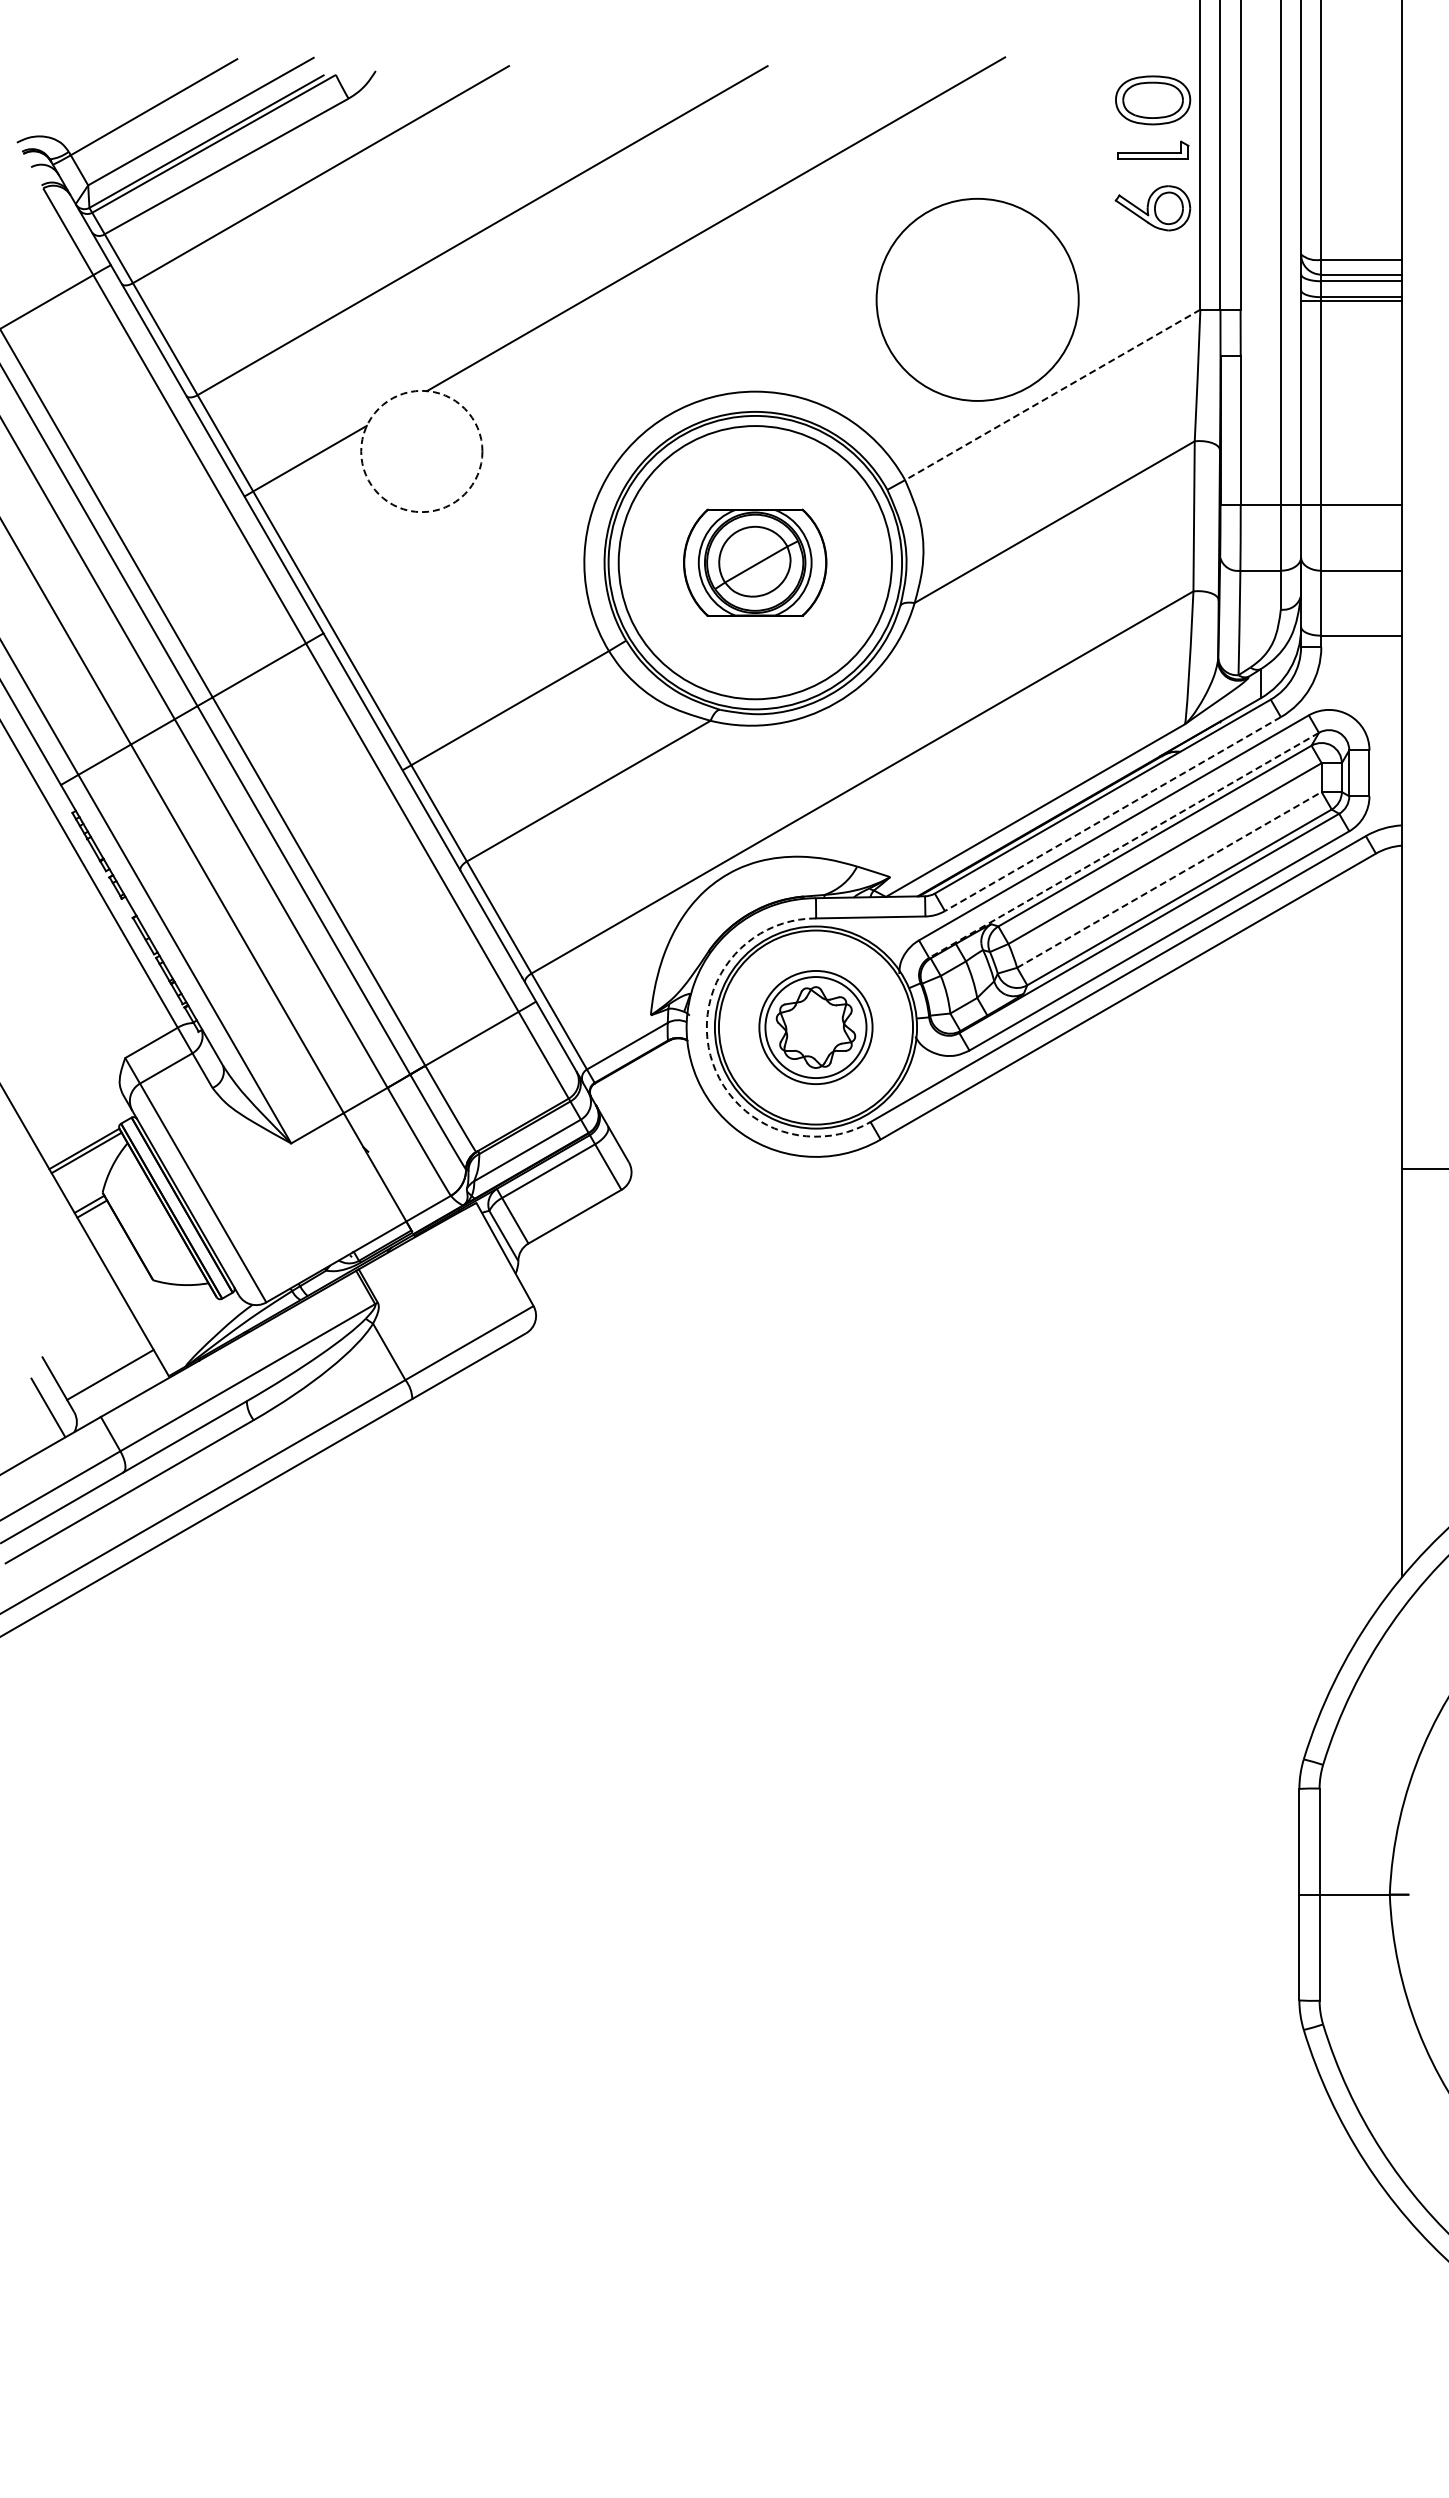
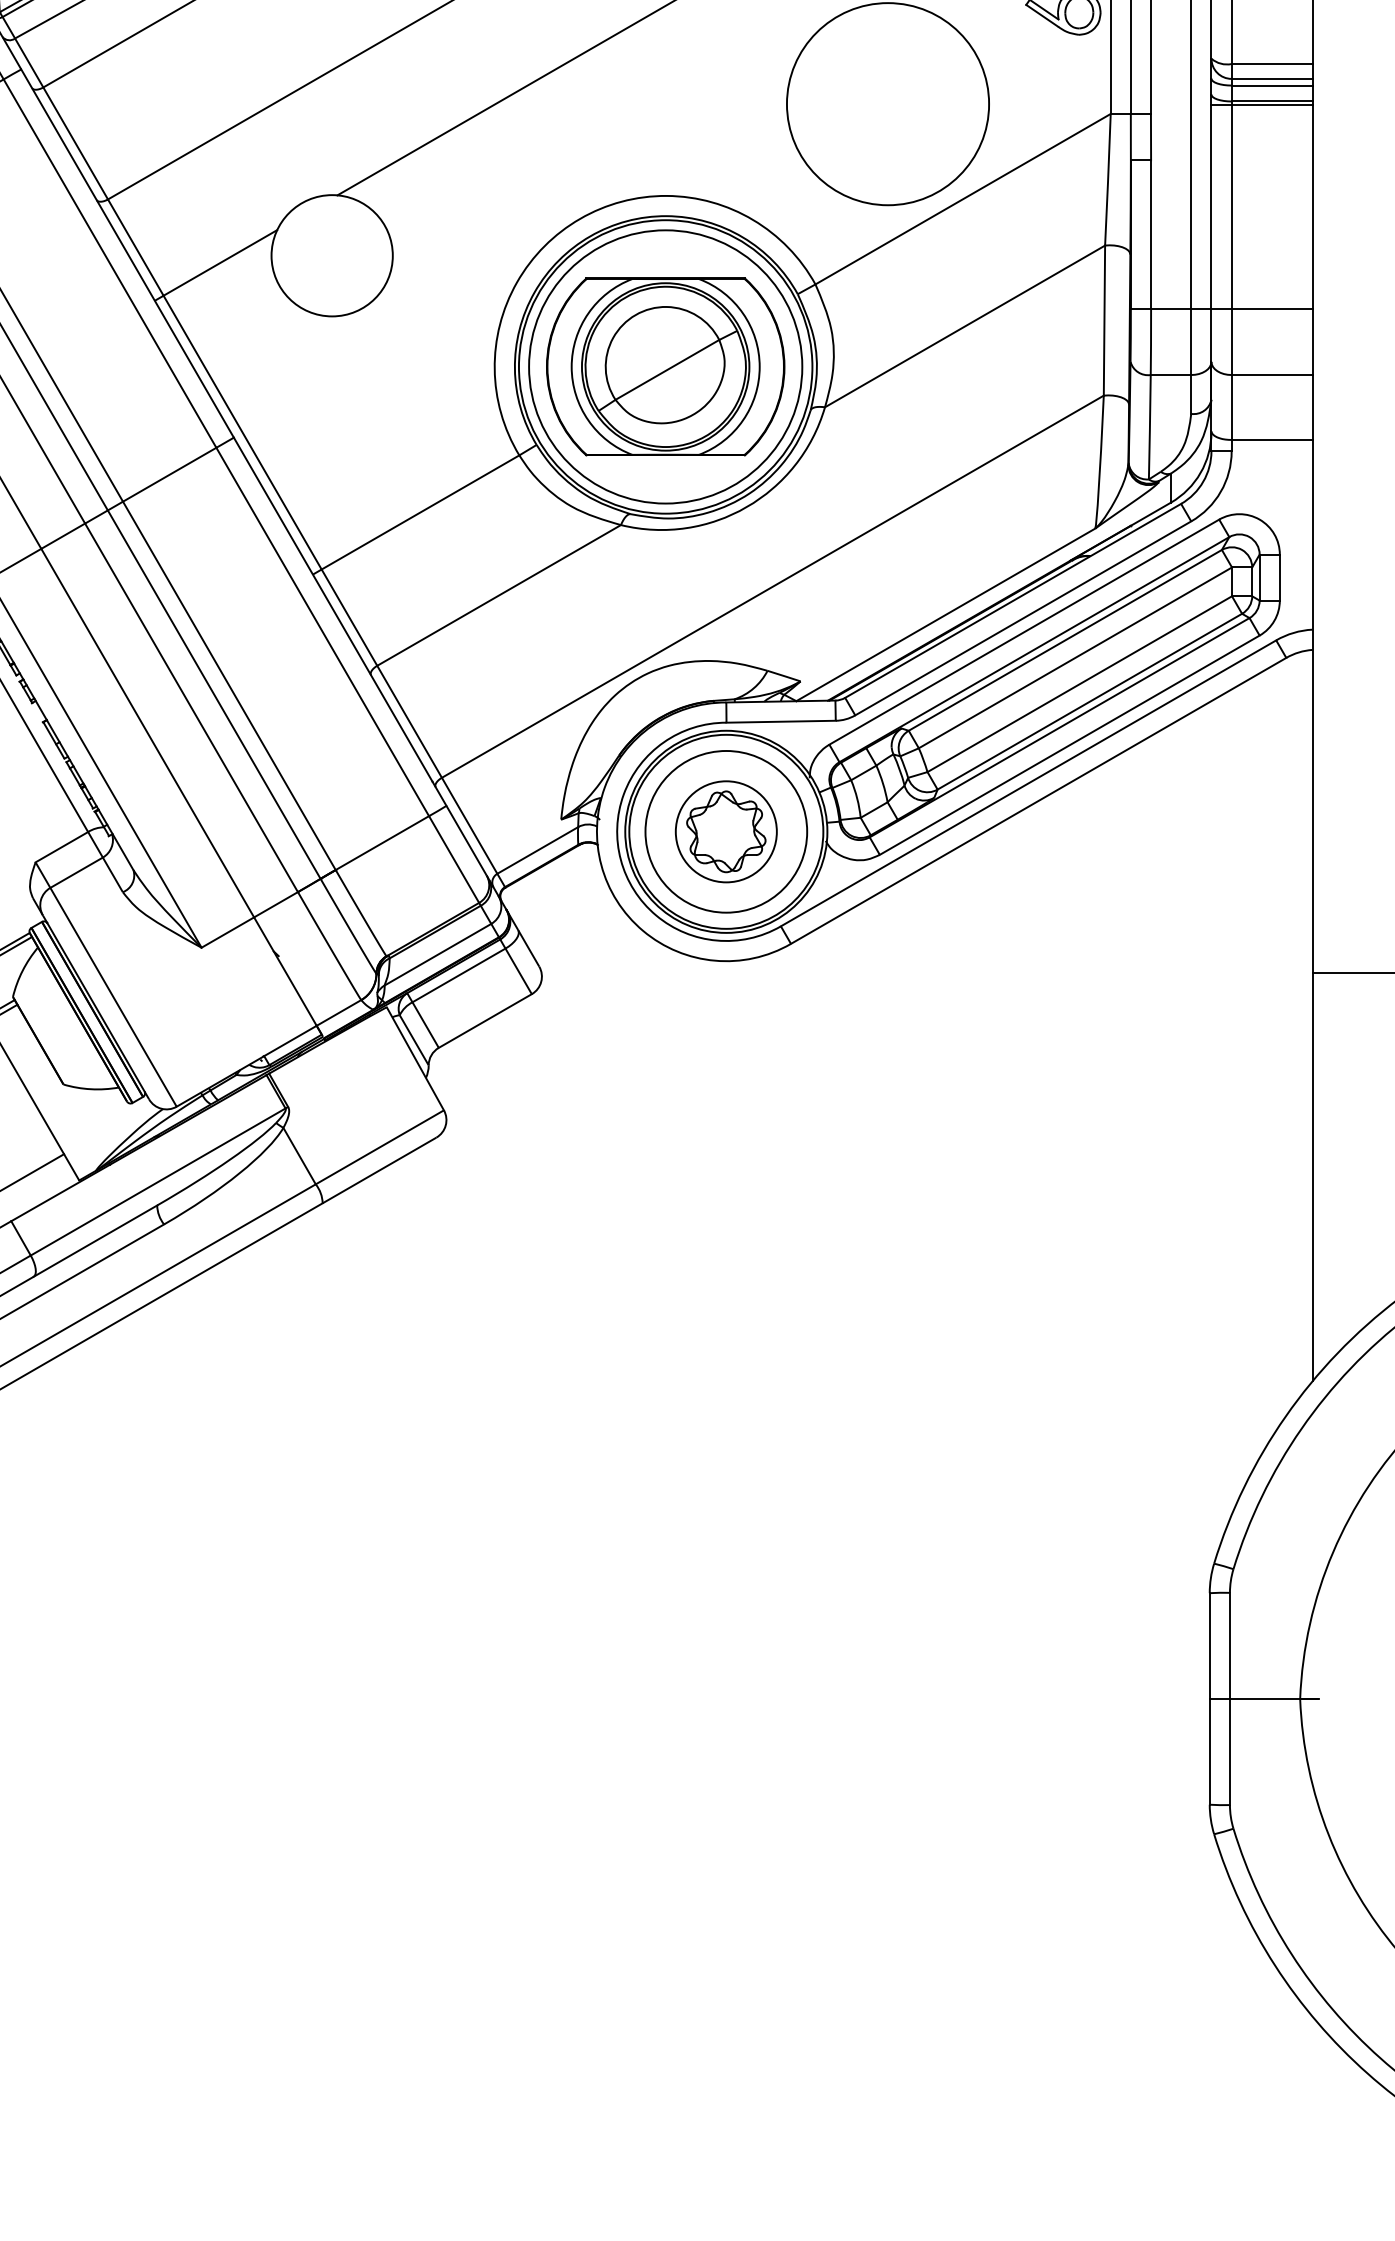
line: (1052, 395) -> (962, 199), dashed -> solid
circle: (421, 451) -> (331, 255), dashed -> solid
part: (754, 562) -> (664, 366), size x1.67
line: (1112, 814) -> (1022, 618), dashed -> solid
line: (1123, 845) -> (1033, 649), dashed -> solid
line: (1169, 879) -> (1079, 683), dashed -> solid
circle: (815, 1027) -> (725, 831), size x1.43
arc: (710, 1055) -> (620, 859), dashed -> solid

